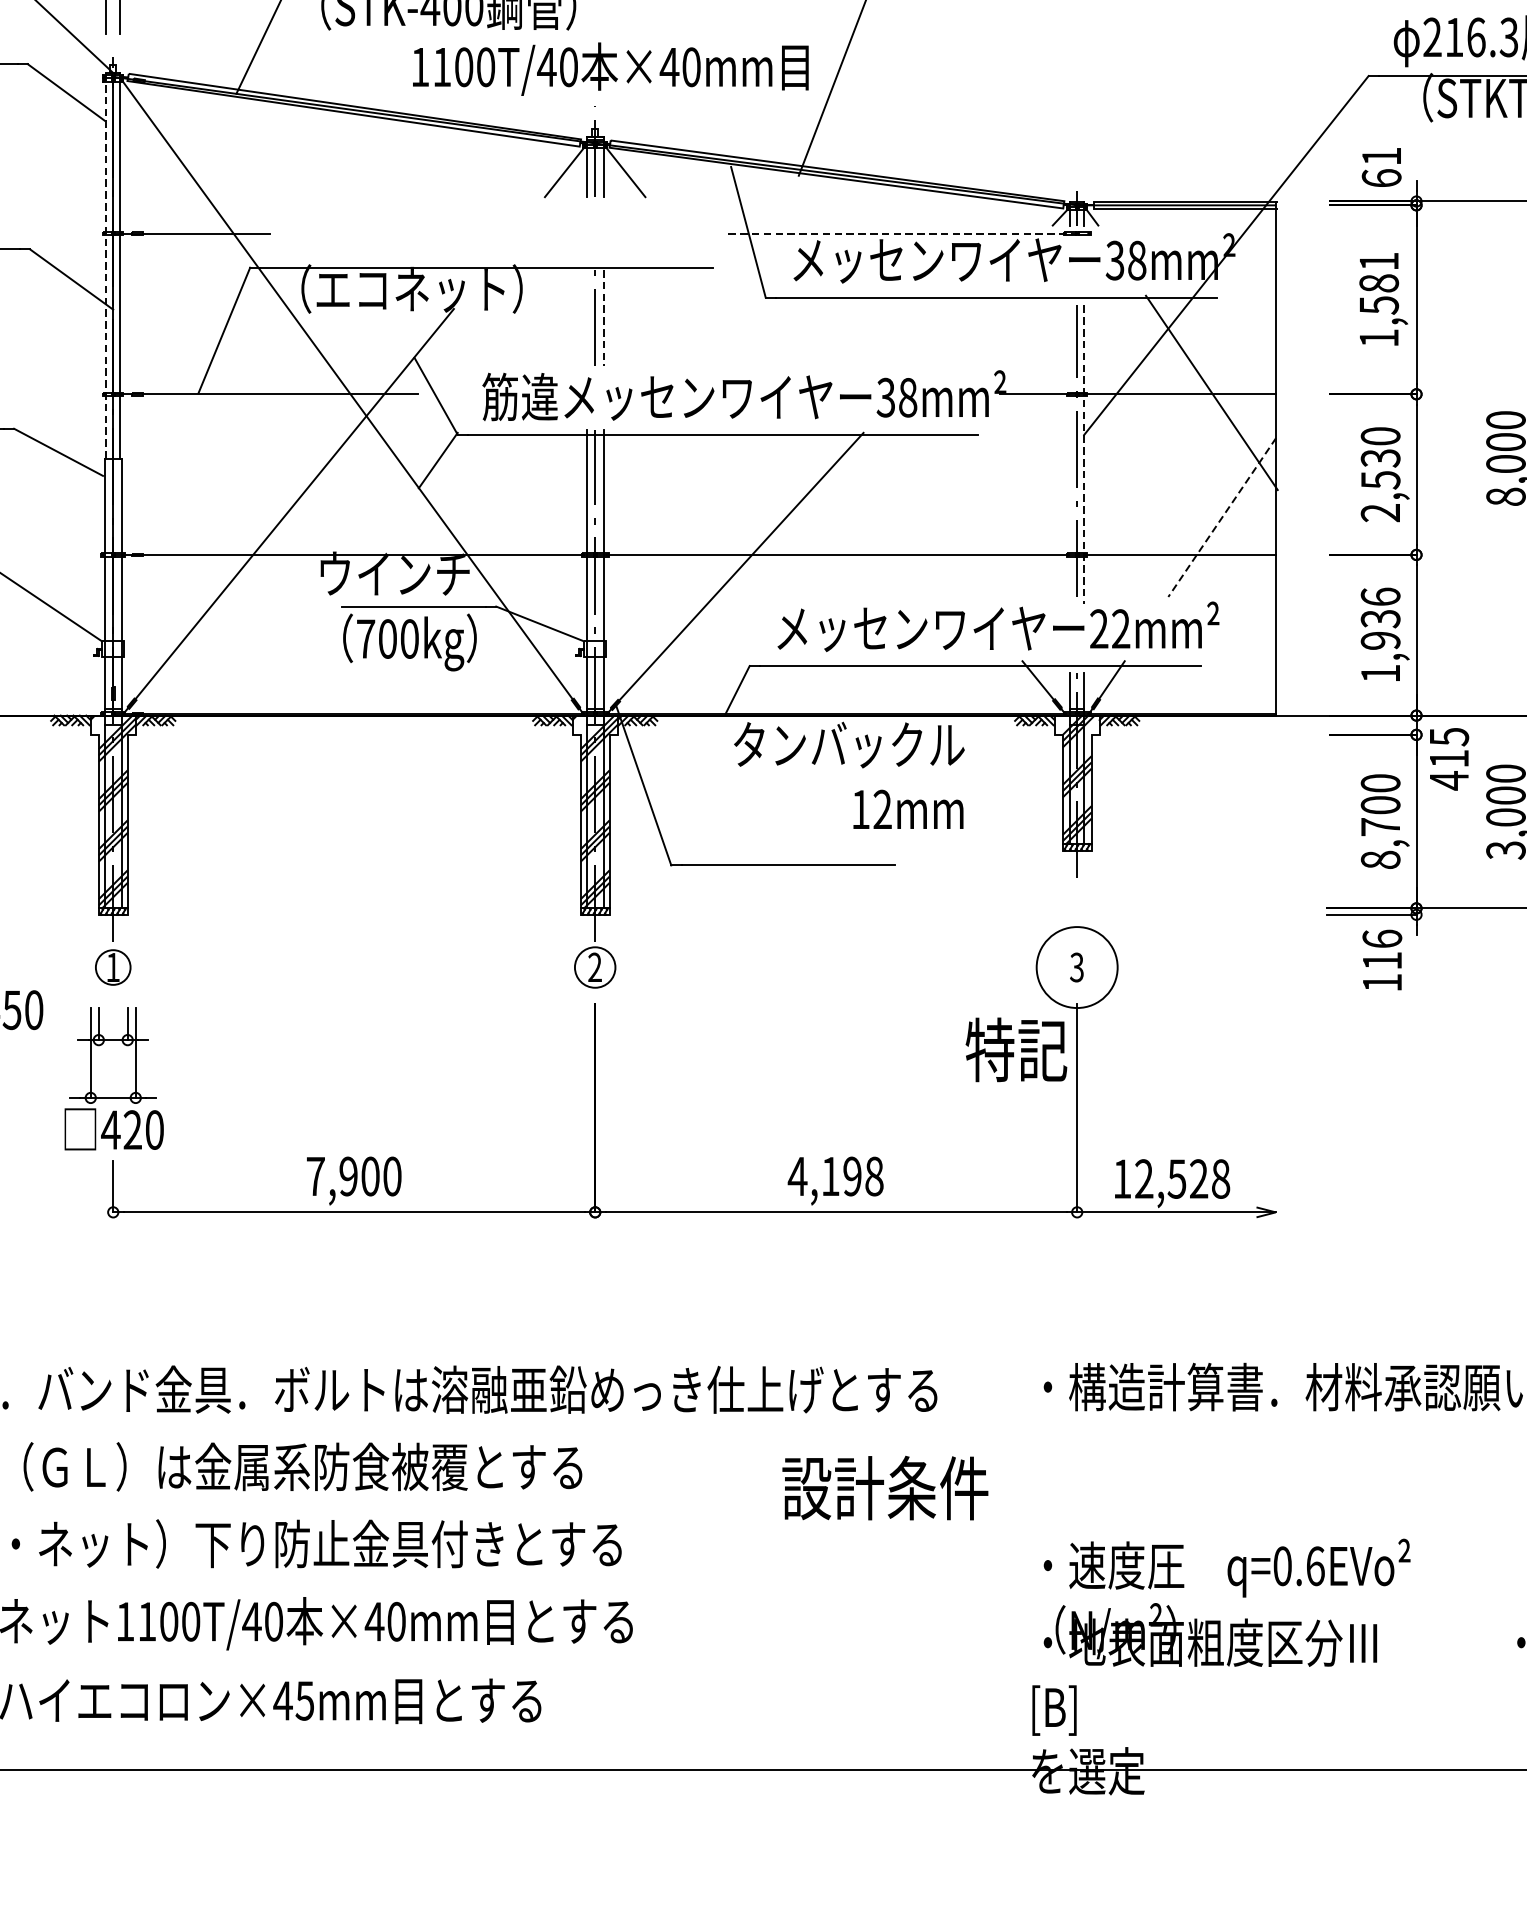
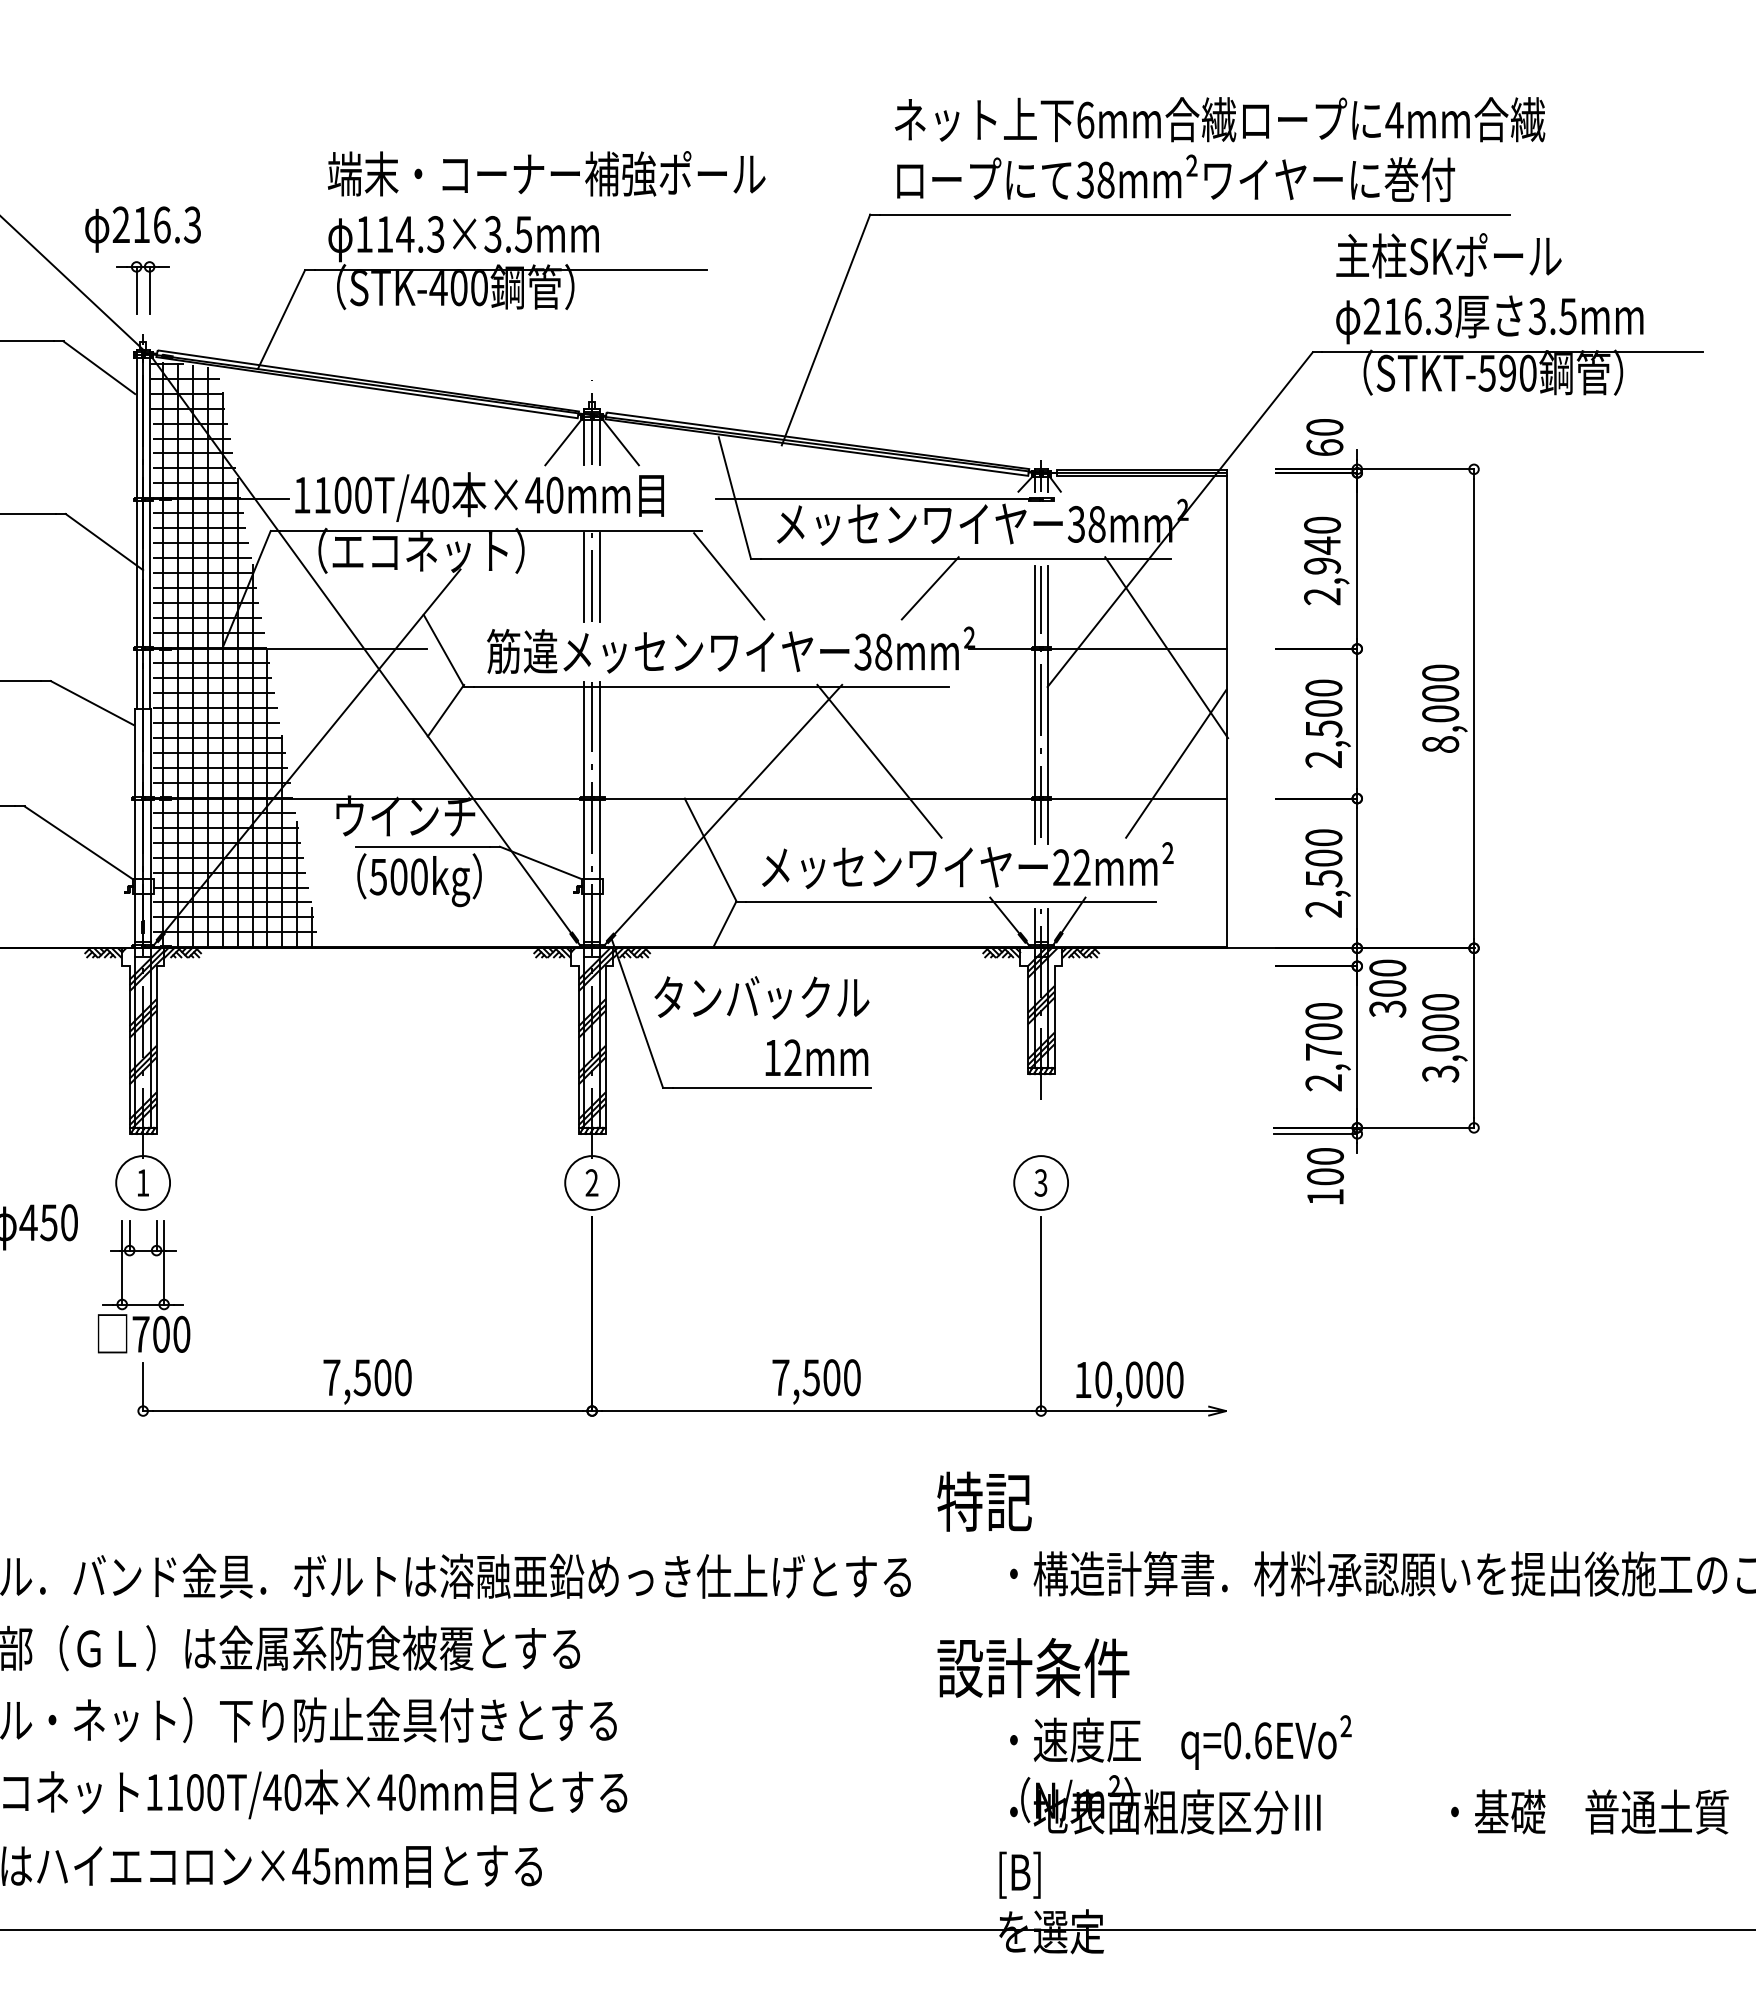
text: (610, 68) -> (479, 496), moved
text: (1381, 156) -> (1324, 427), 61 -> 60
line: (902, 233) -> (878, 499), dashed -> solid
line: (106, 266) -> (136, 529), dashed -> solid
text: (1379, 299) -> (1322, 560), 1,581 -> 2,940
line: (742, 316) -> (729, 576), added
line: (586, 317) -> (584, 577), added
line: (604, 317) -> (600, 577), dashed -> solid
line: (957, 329) -> (929, 588), added
hatch: (210, 400) -> (233, 654), added
line: (1070, 453) -> (1034, 704), added
line: (1083, 454) -> (1047, 705), dashed -> solid
text: (1380, 458) -> (1323, 708), 2,530 -> 2,500
line: (903, 514) -> (879, 760), added
line: (1222, 518) -> (1176, 764), dashed -> solid
line: (722, 609) -> (710, 849), added
text: (1380, 635) -> (1323, 873), 1,936 -> 2,500
text: (365, 639) -> (378, 877), 700kg -> 500kg
text: (1448, 758) -> (1387, 988), 415 -> 300
text: (848, 774) -> (761, 1025), moved
text: (1380, 859) -> (1323, 1082), 8,700 -> 2,700
text: (1382, 949) -> (1325, 1166), 116 -> 100
circle: (113, 966) -> (143, 1182), size x1.67
circle: (595, 966) -> (592, 1182), size x1.43
circle: (1077, 966) -> (1041, 1182), size x0.71
text: (1016, 1049) -> (984, 1501), moved
text: (121, 1130) -> (150, 1334), 420 -> 700
text: (347, 1176) -> (361, 1377), 7,900 -> 7,500
text: (834, 1176) -> (815, 1377), 4,198 -> 7,500
text: (1182, 1178) -> (1139, 1379), 12,528 -> 10,000
text: (885, 1487) -> (1033, 1667), moved

